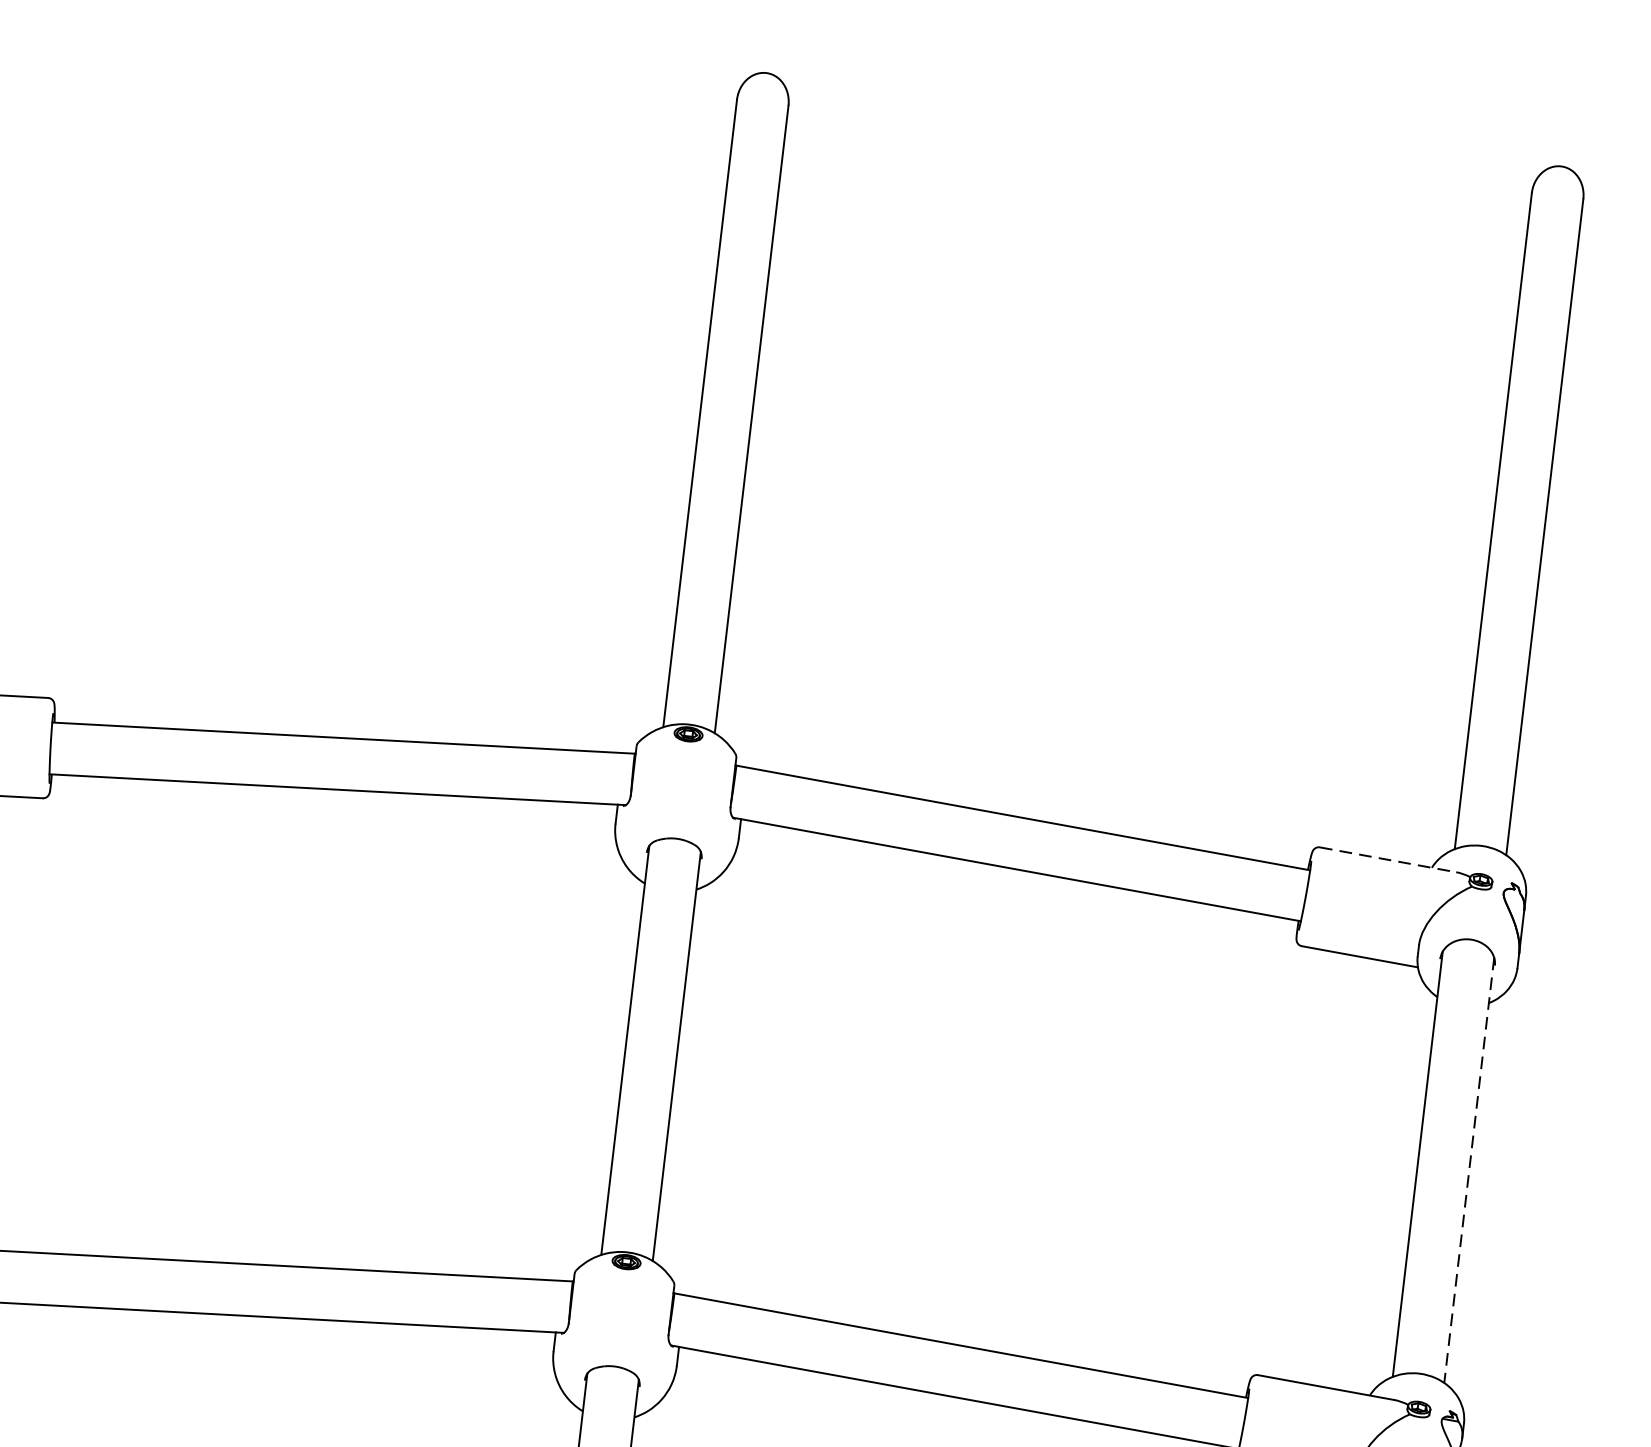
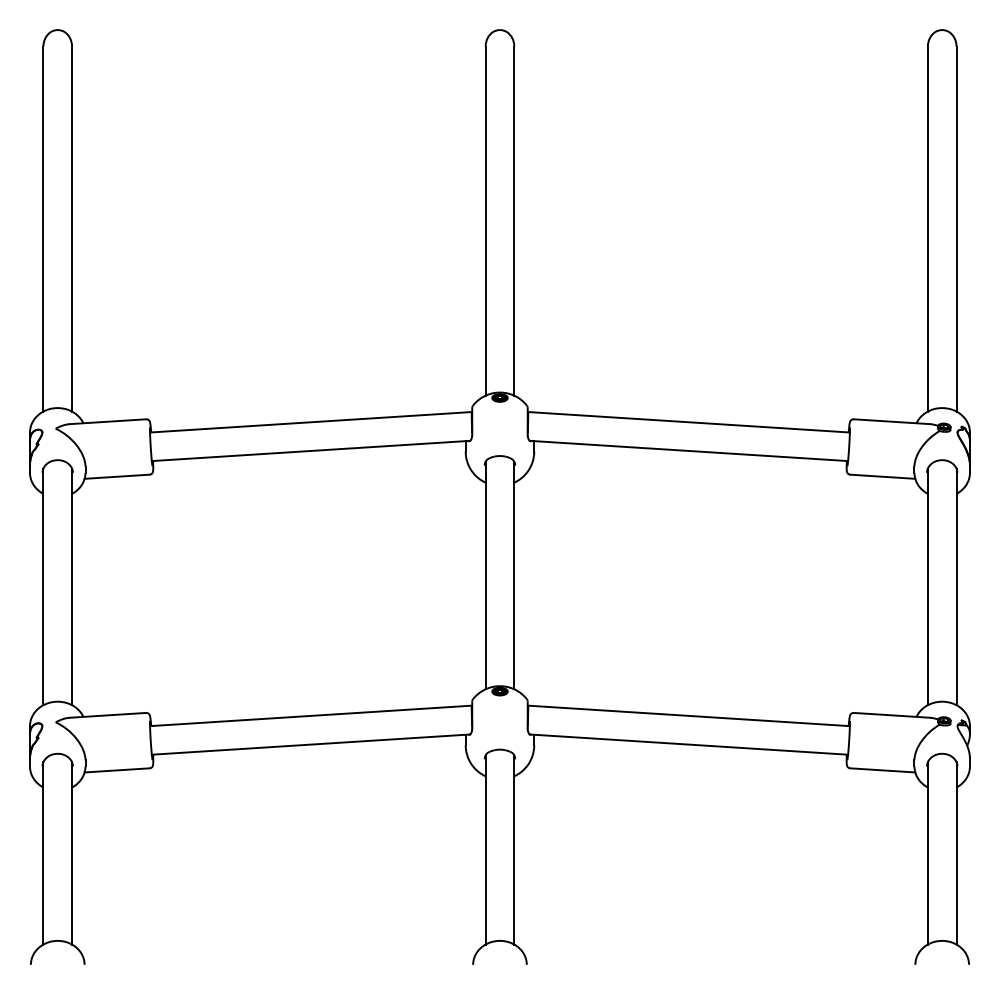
line: (1389, 859) -> (892, 421), dashed -> solid
line: (1469, 1171) -> (956, 587), dashed -> solid

